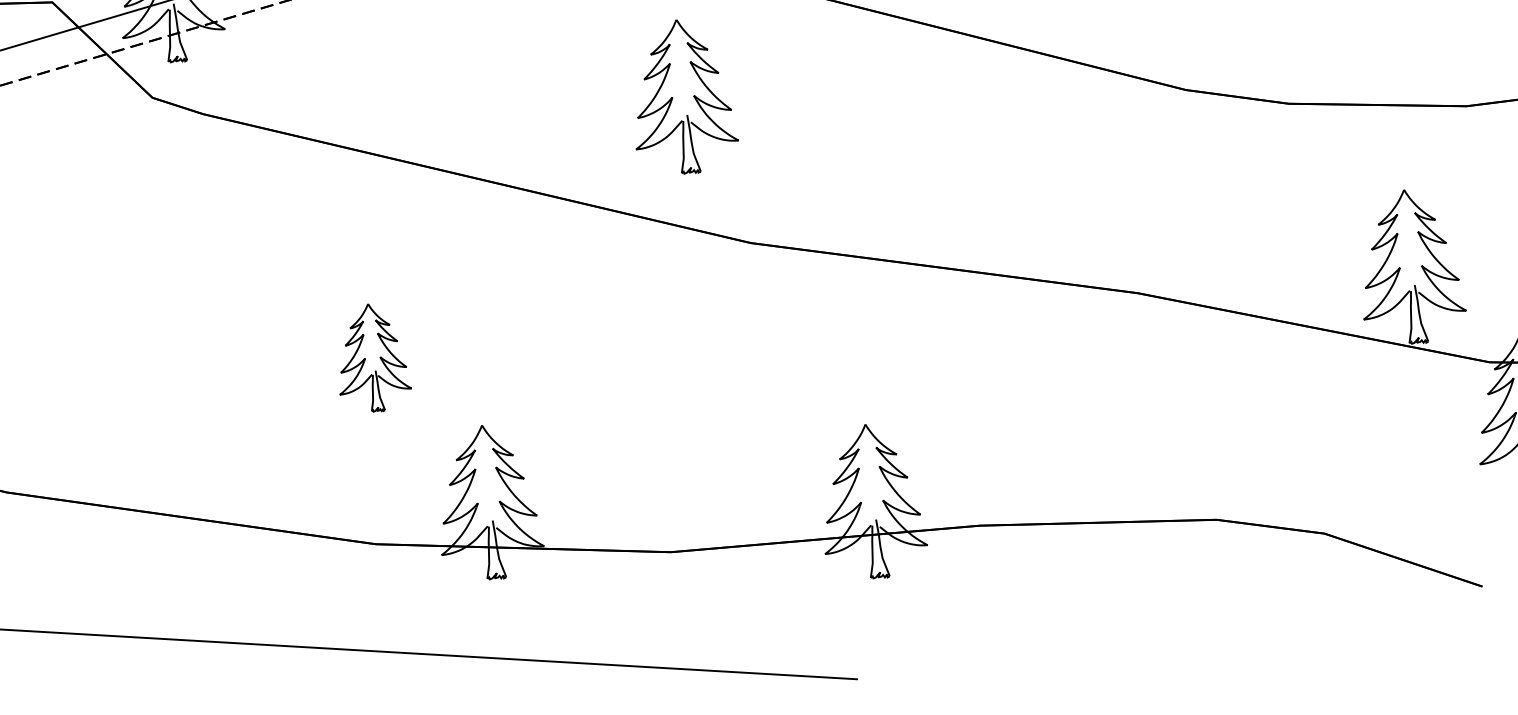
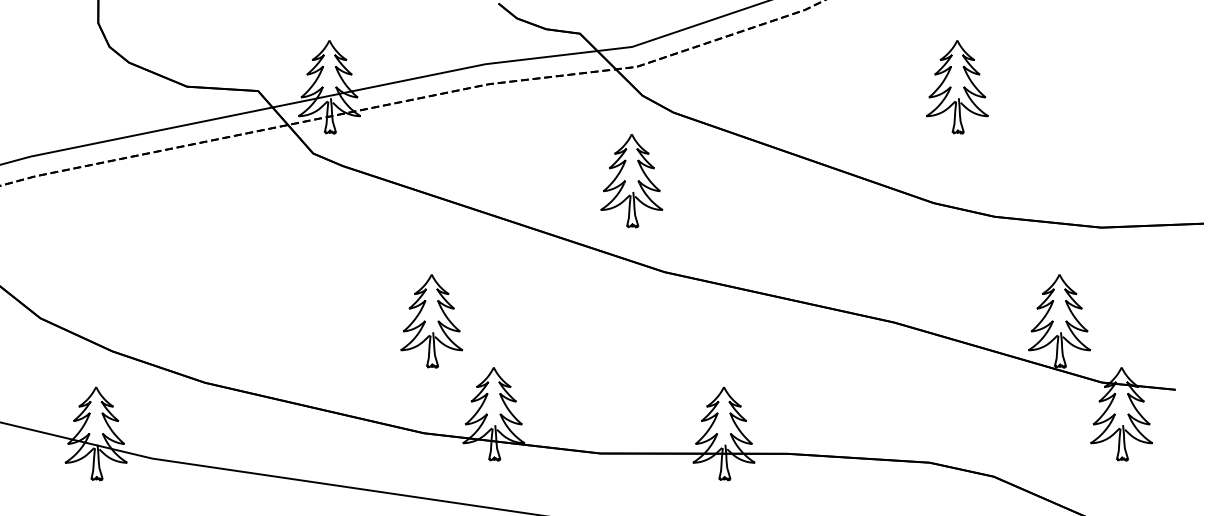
part: (372, 358) -> (431, 321), size x1.43

